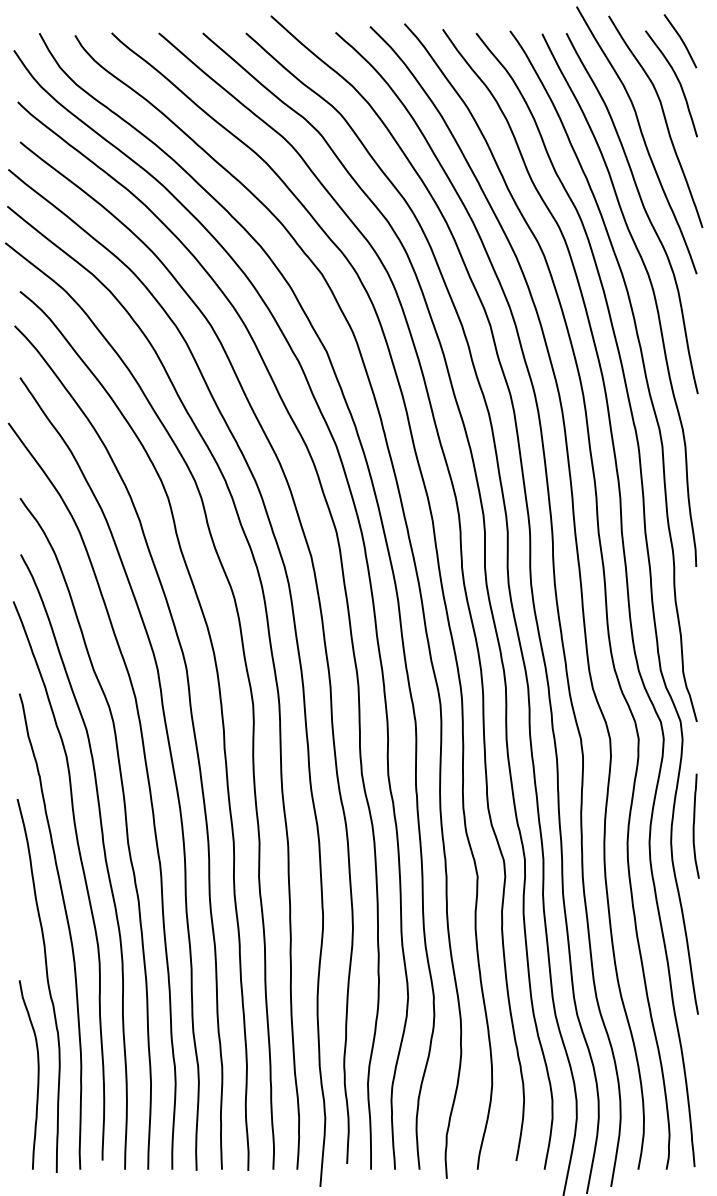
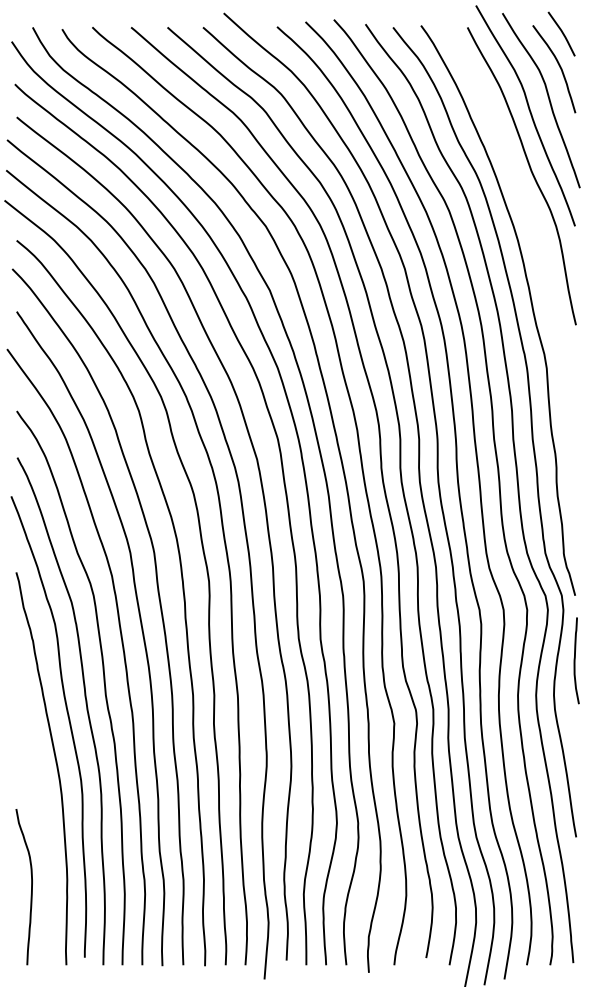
curve: (652, 292) -> (538, 241), removed
curve: (694, 825) -> (575, 660), moved
curve: (47, 985) -> (39, 813), removed

